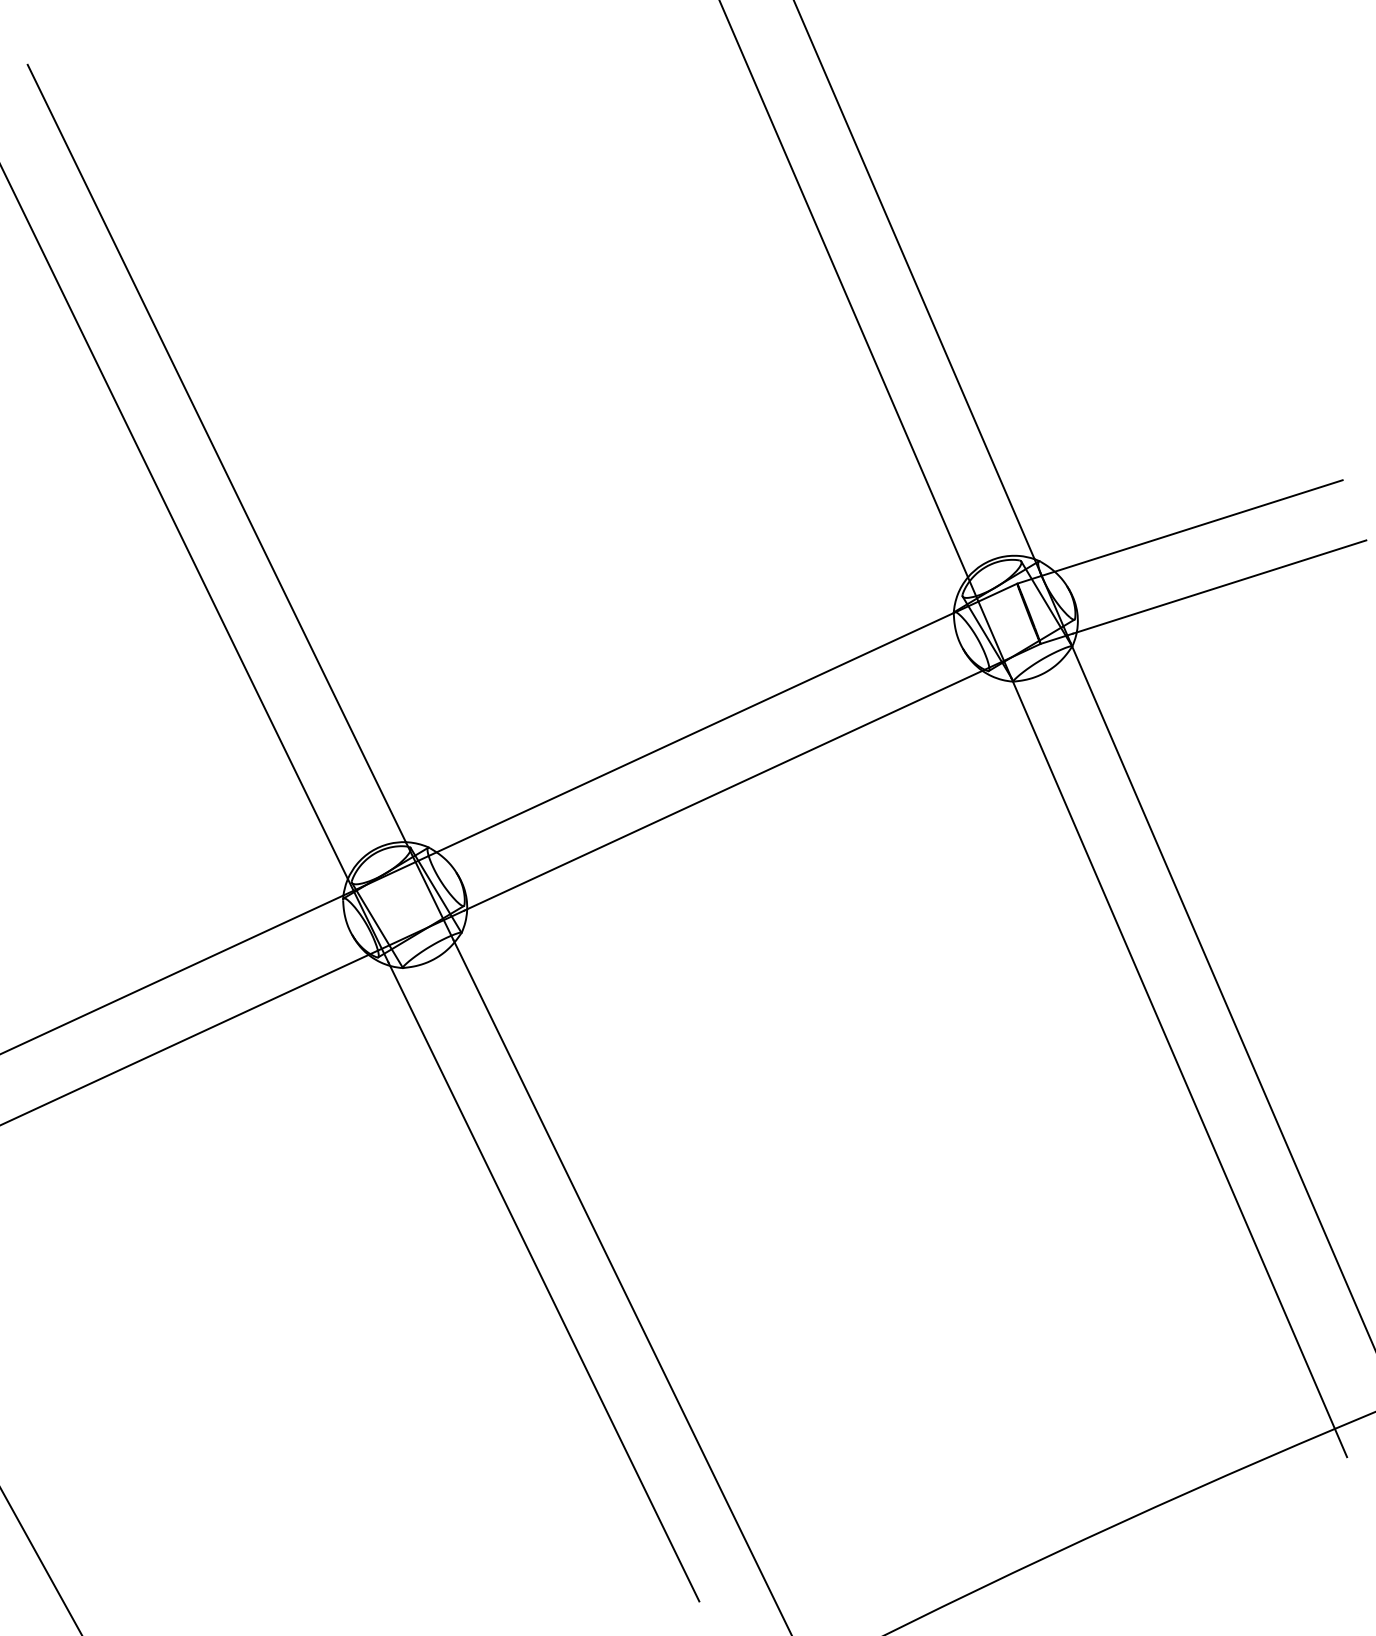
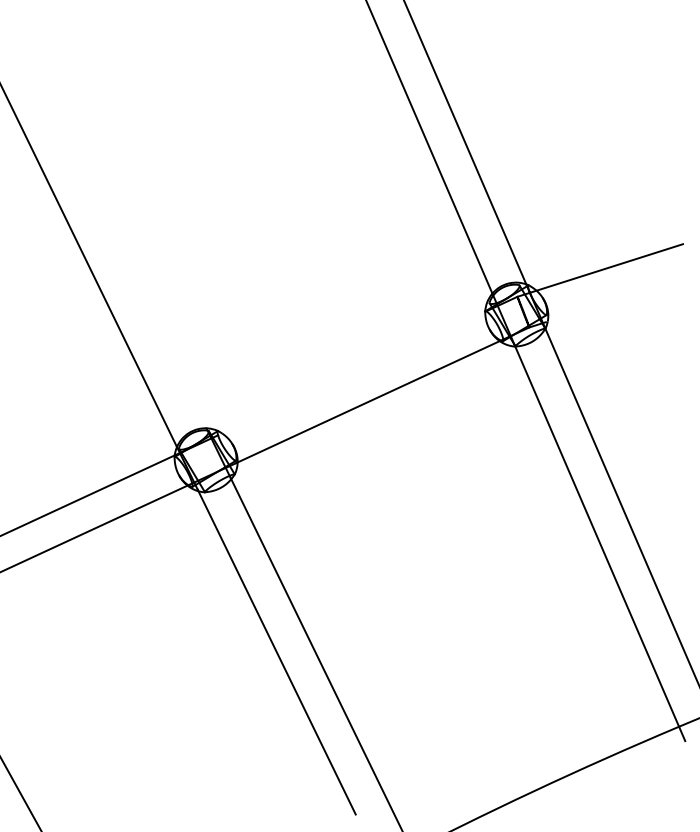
line: (217, 453) -> (110, 230), removed
line: (1219, 587) -> (620, 298), removed
line: (690, 734) -> (351, 373), removed

